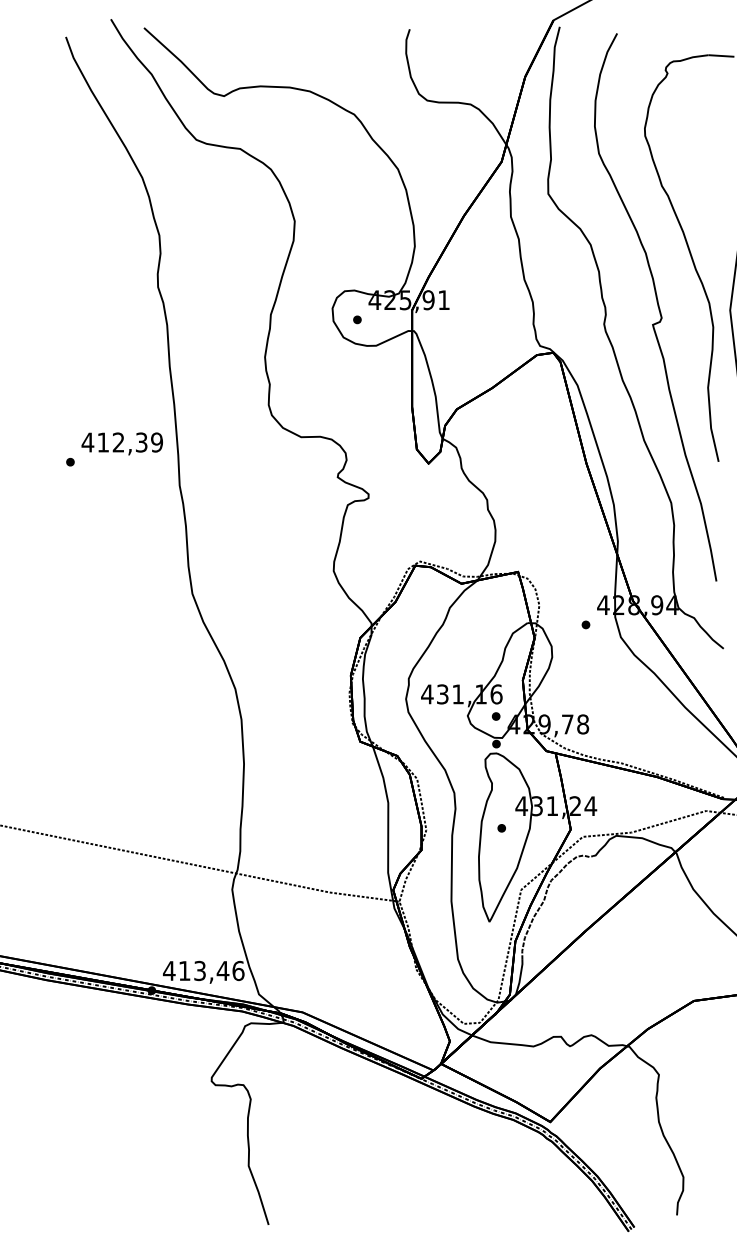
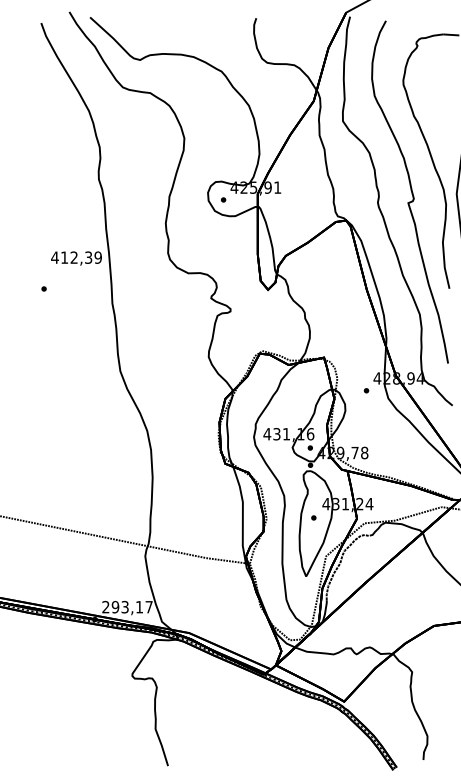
text: (122, 443) -> (76, 258), moved
text: (203, 969) -> (127, 606), 413,46 -> 293,17

